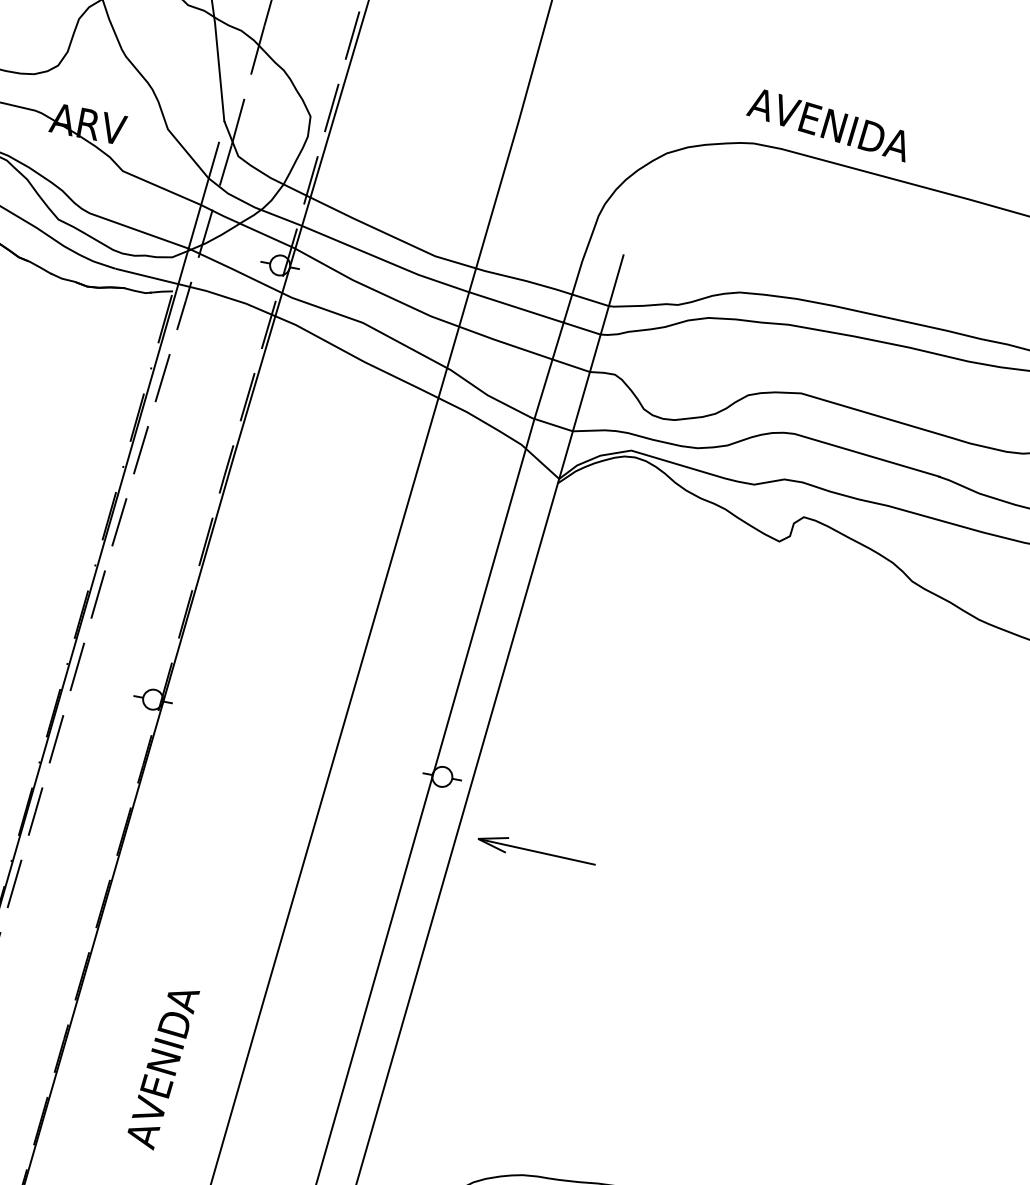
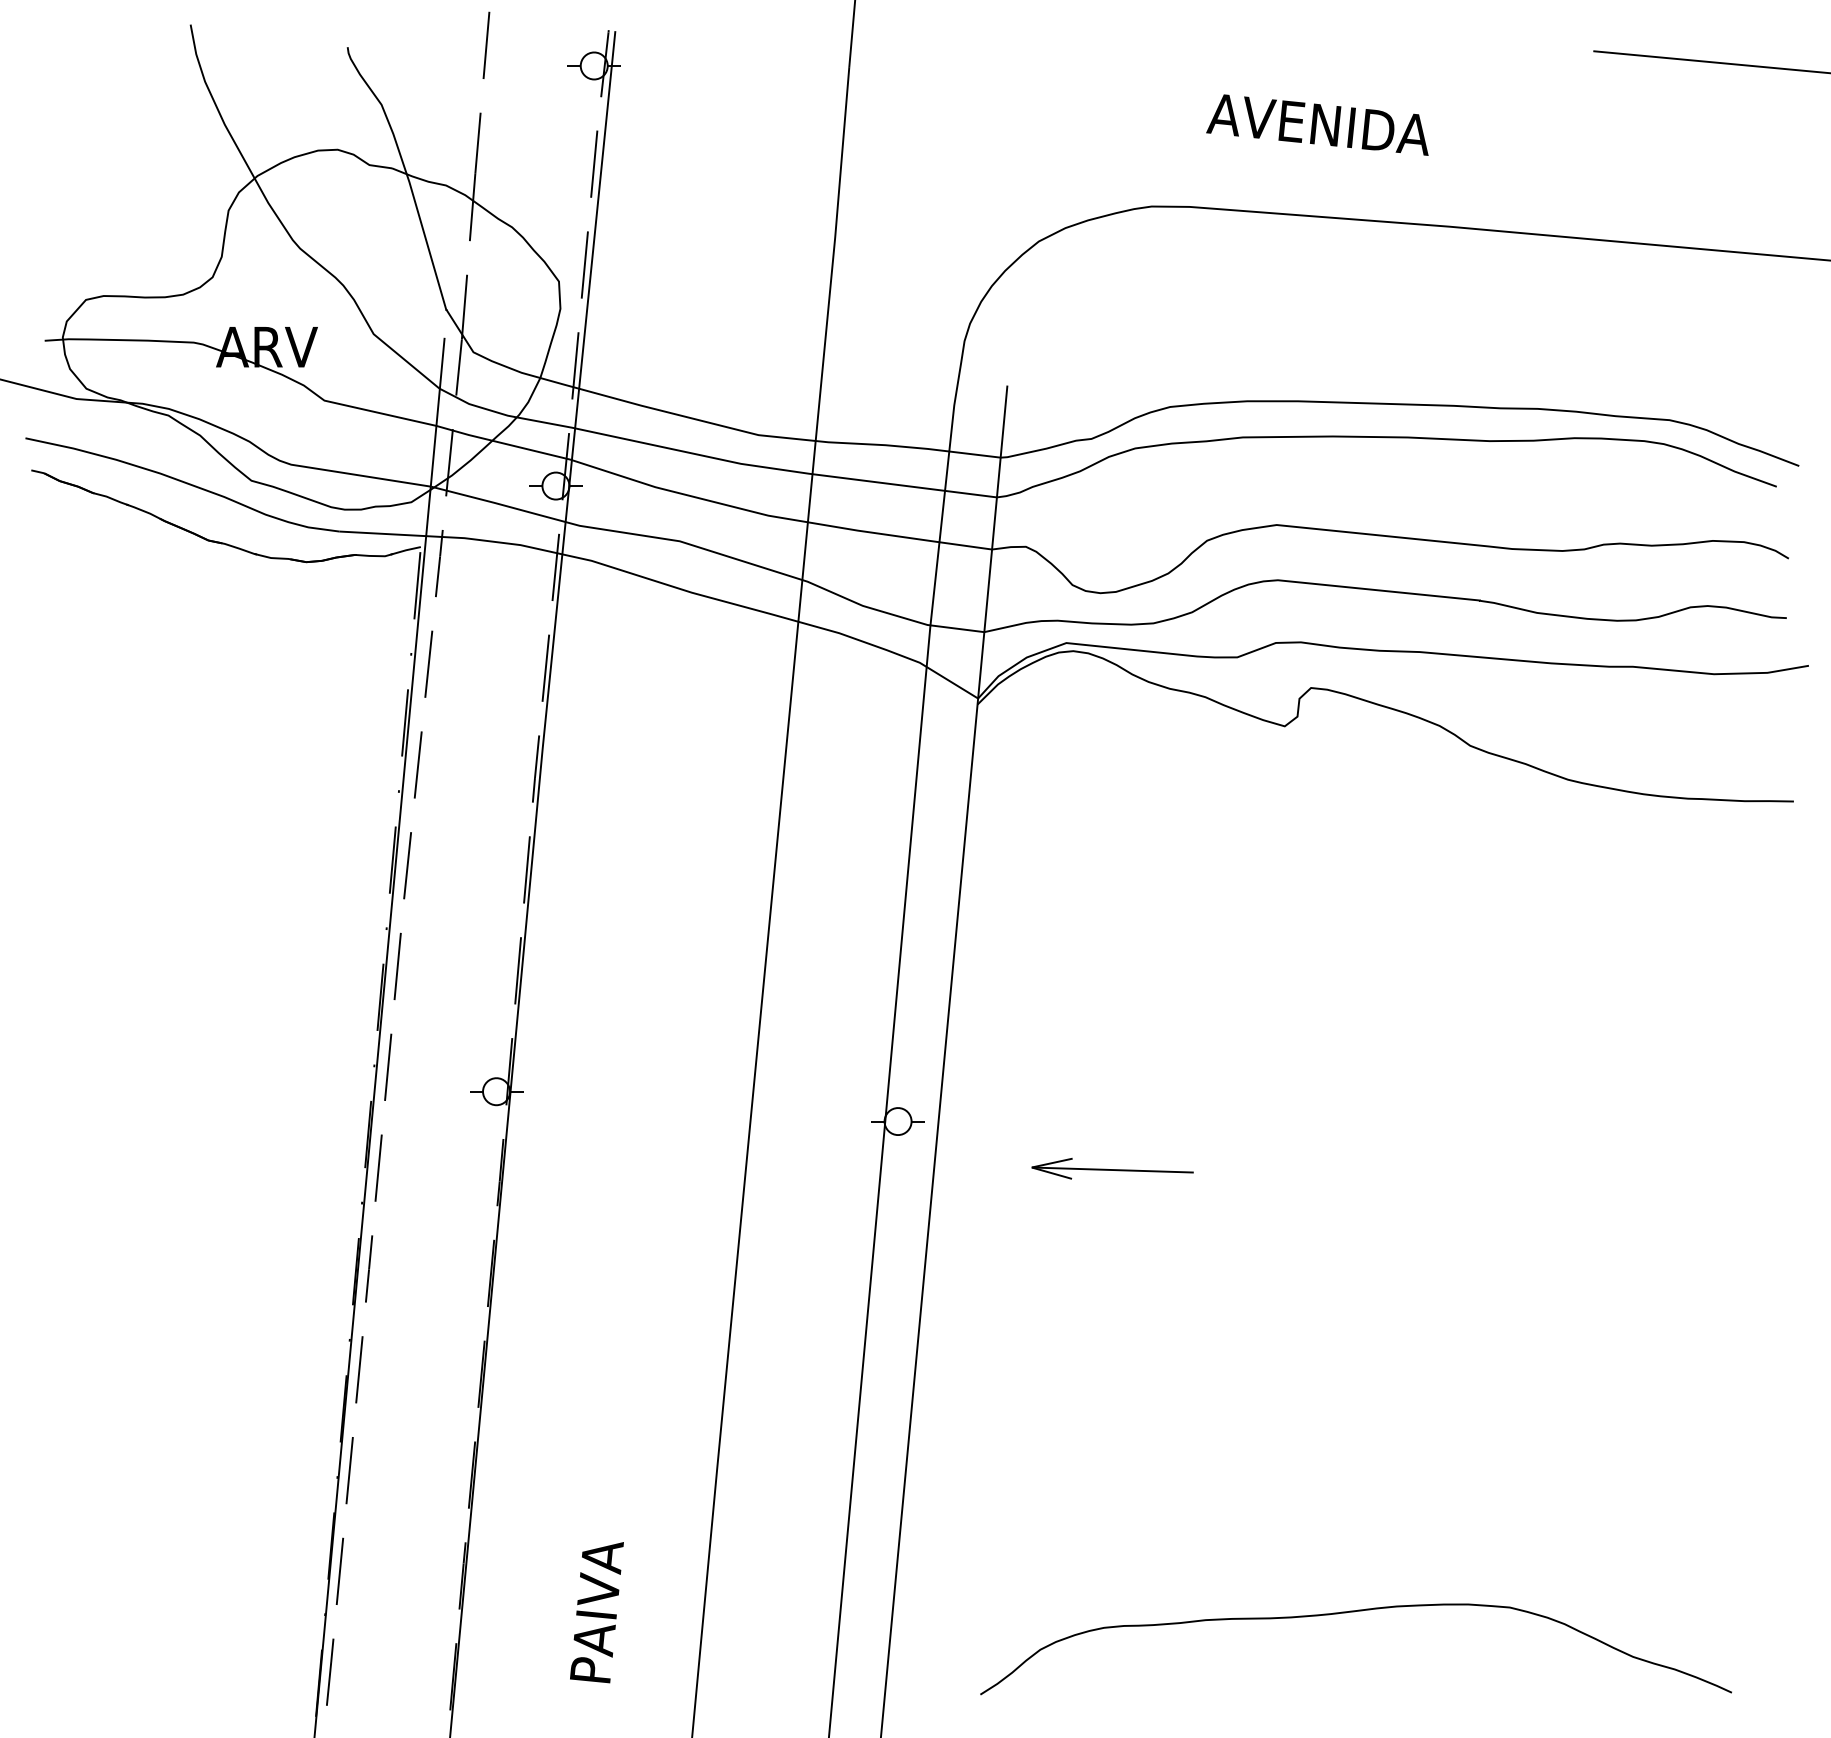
text: (828, 124) -> (1317, 124), moved
part: (536, 850) -> (1112, 1168), moved
text: (162, 1068) -> (600, 1576), AVENIDA -> PAIVA

